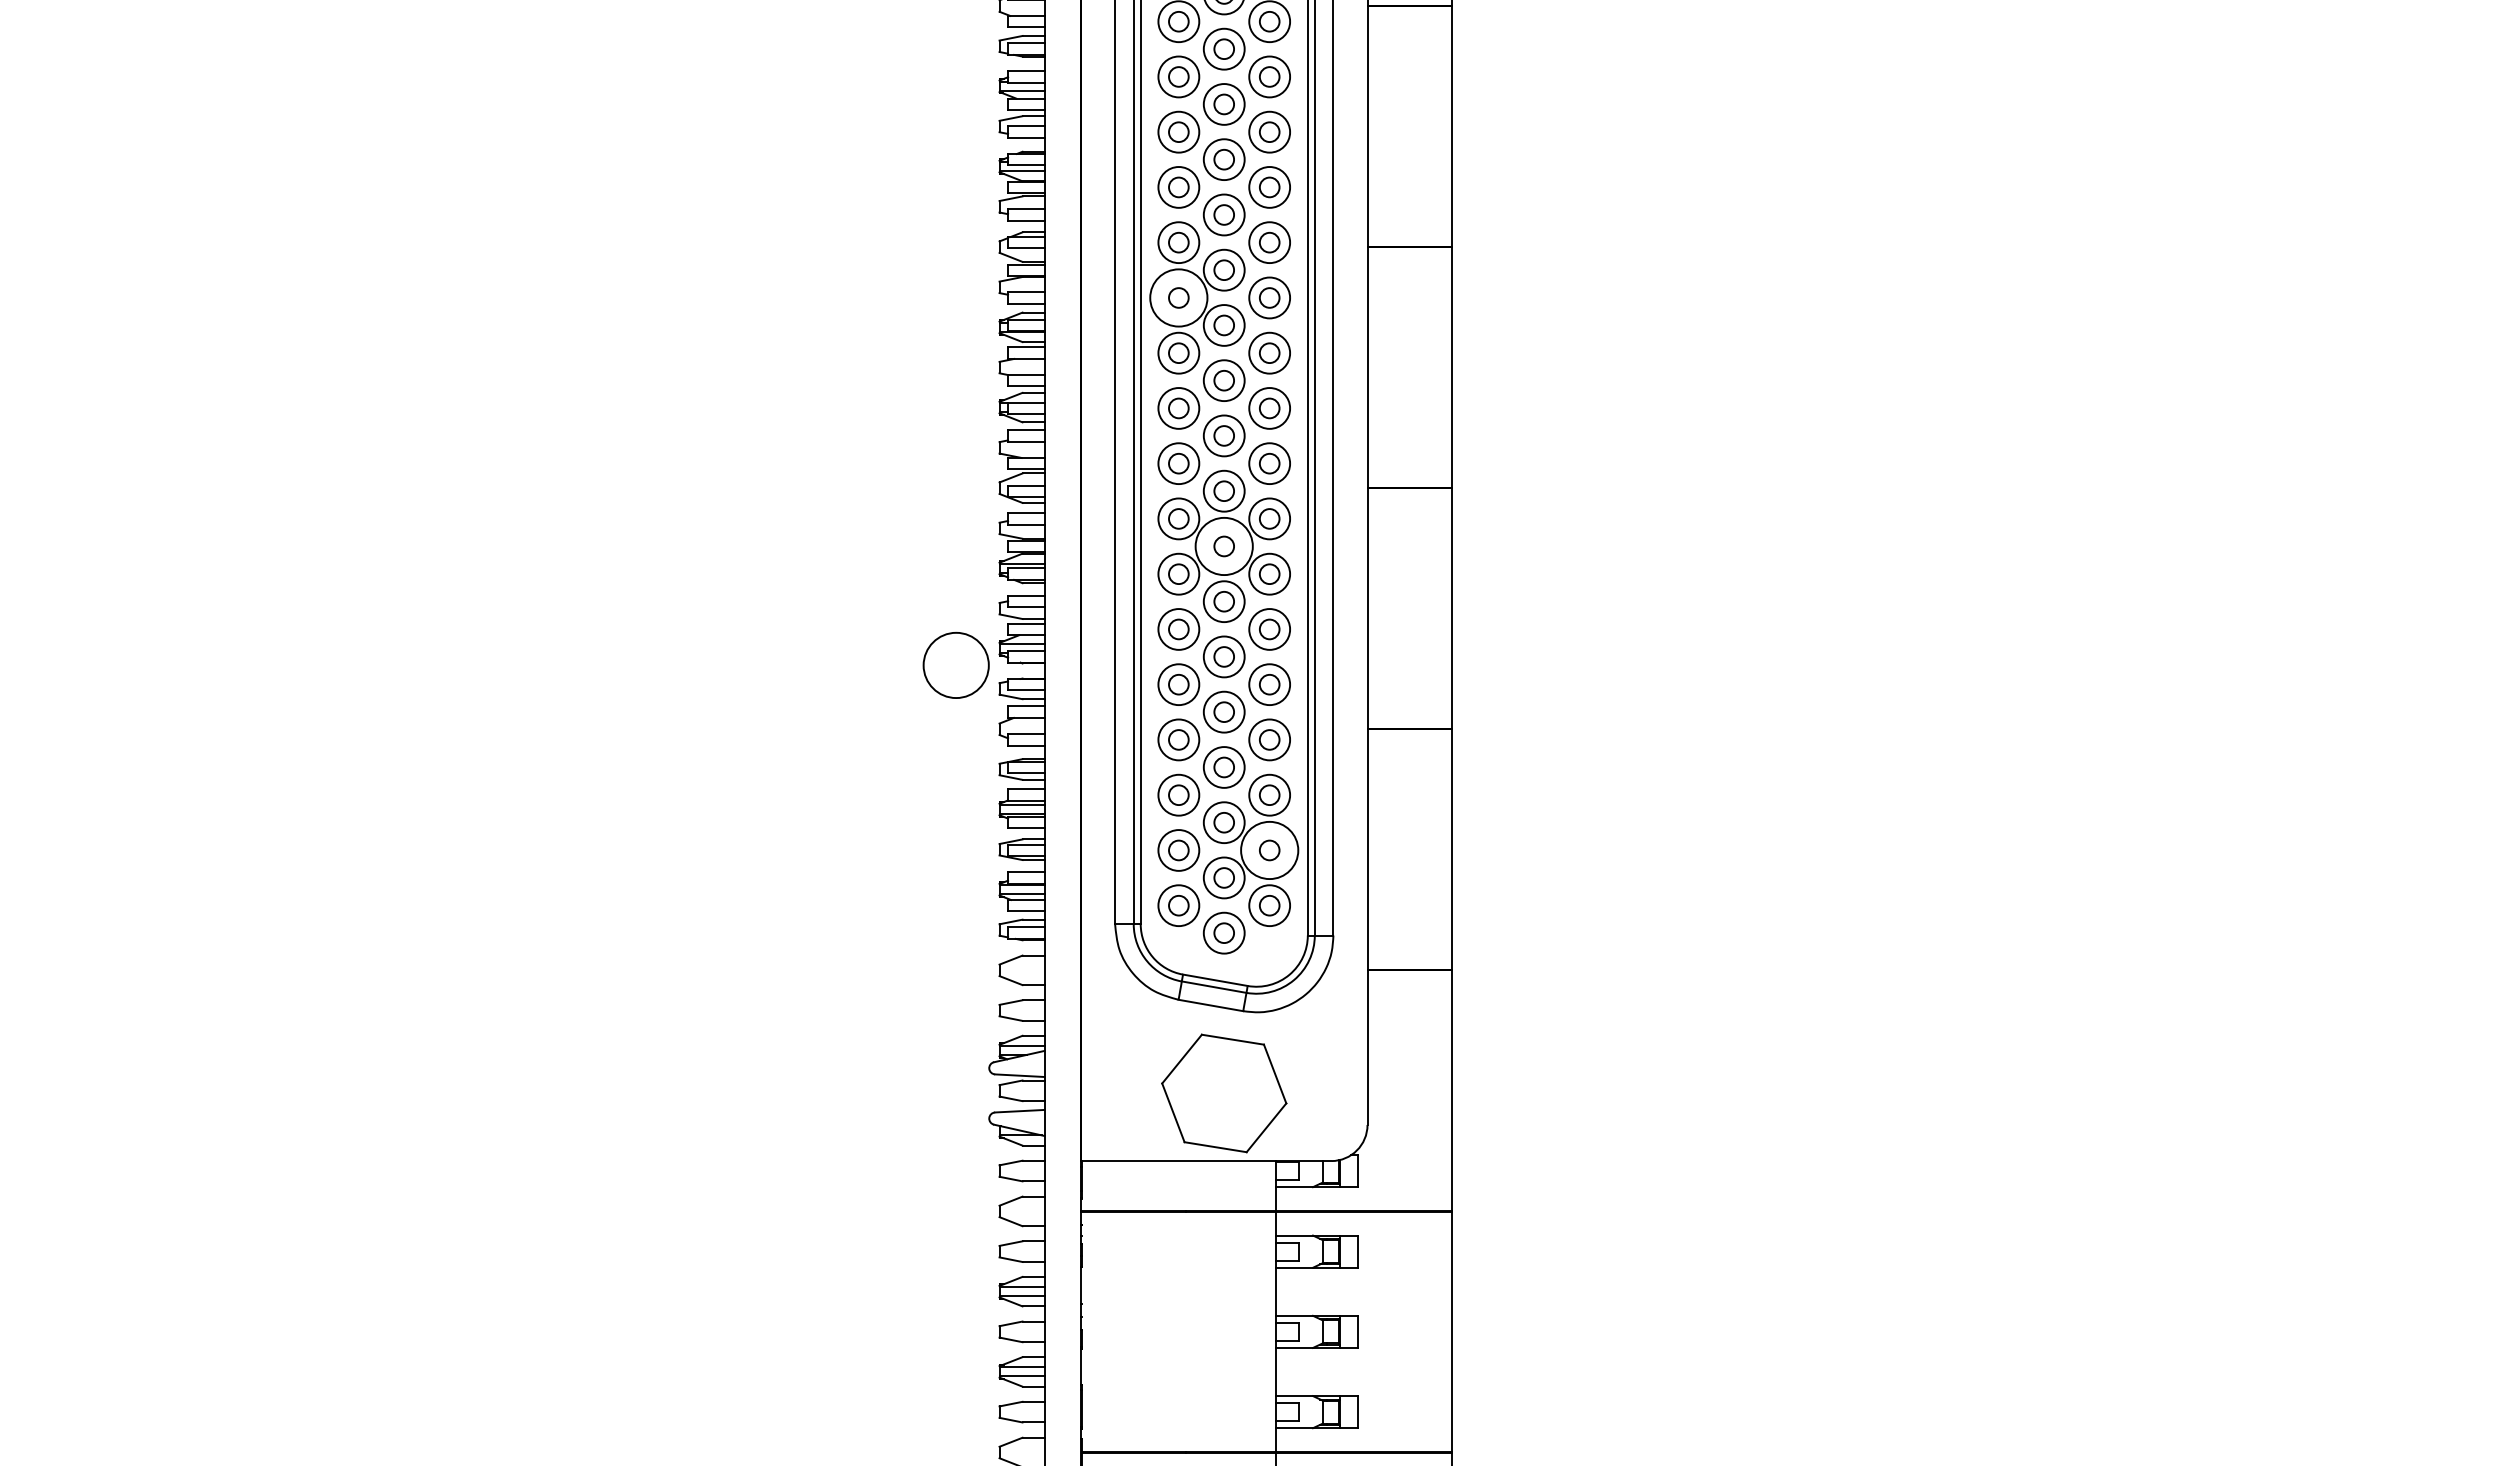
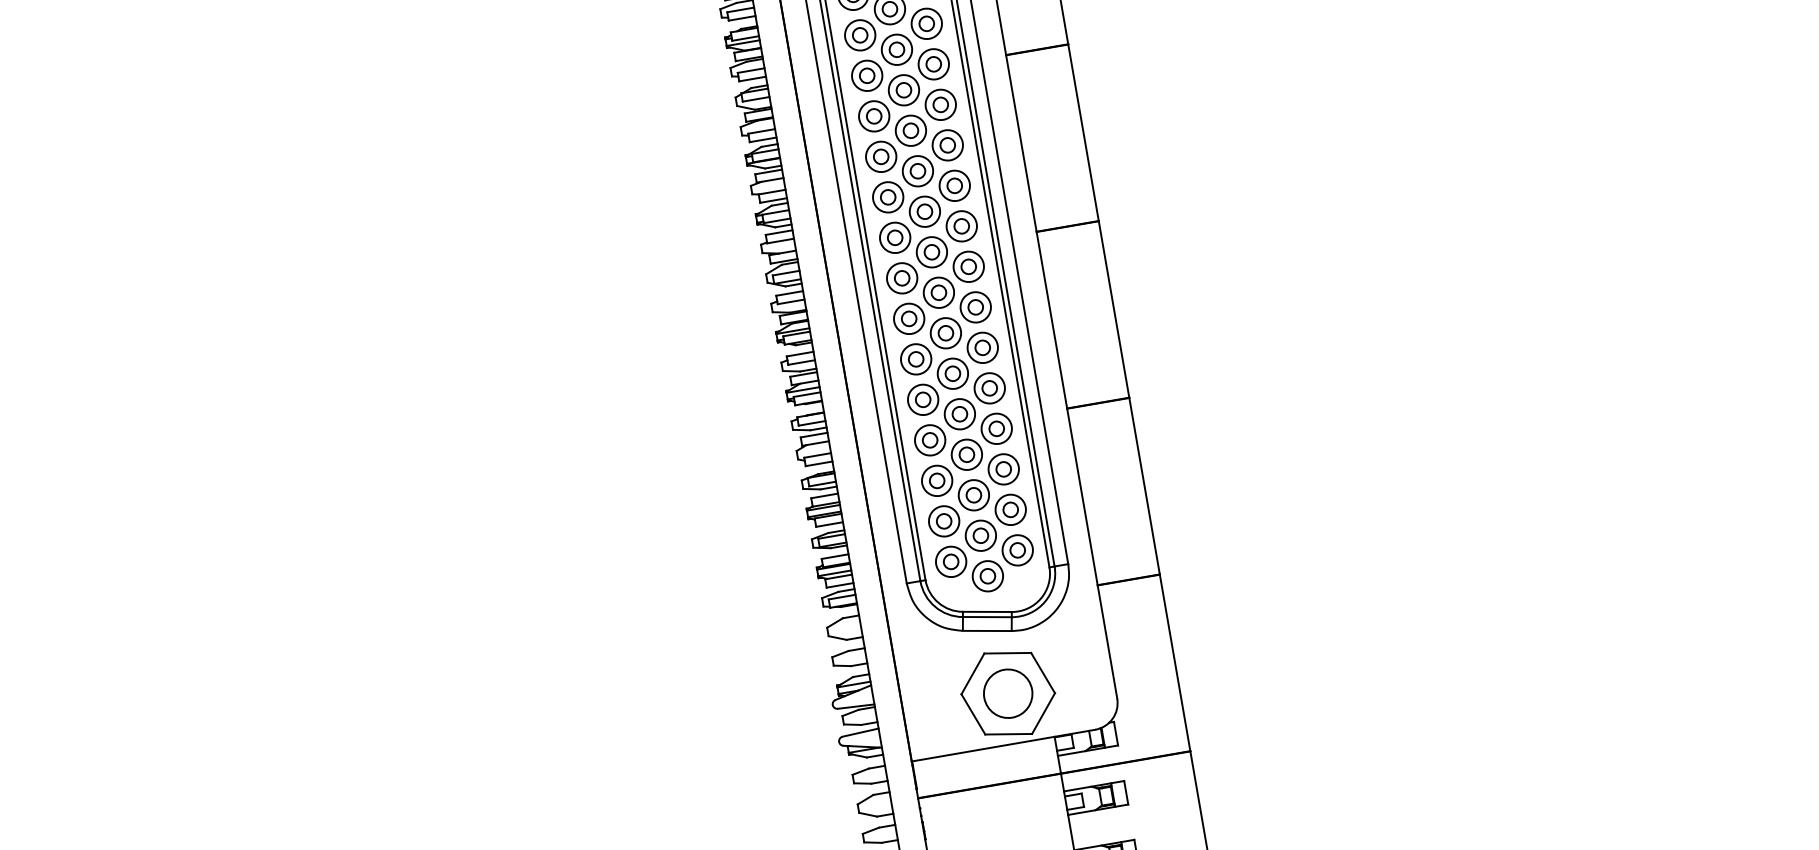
circle: (1178, 297) -> (873, 116), size x0.71
circle: (1223, 546) -> (938, 292), size x0.71
circle: (955, 665) -> (1007, 693), moved
circle: (1269, 850) -> (1010, 509), size x0.71

